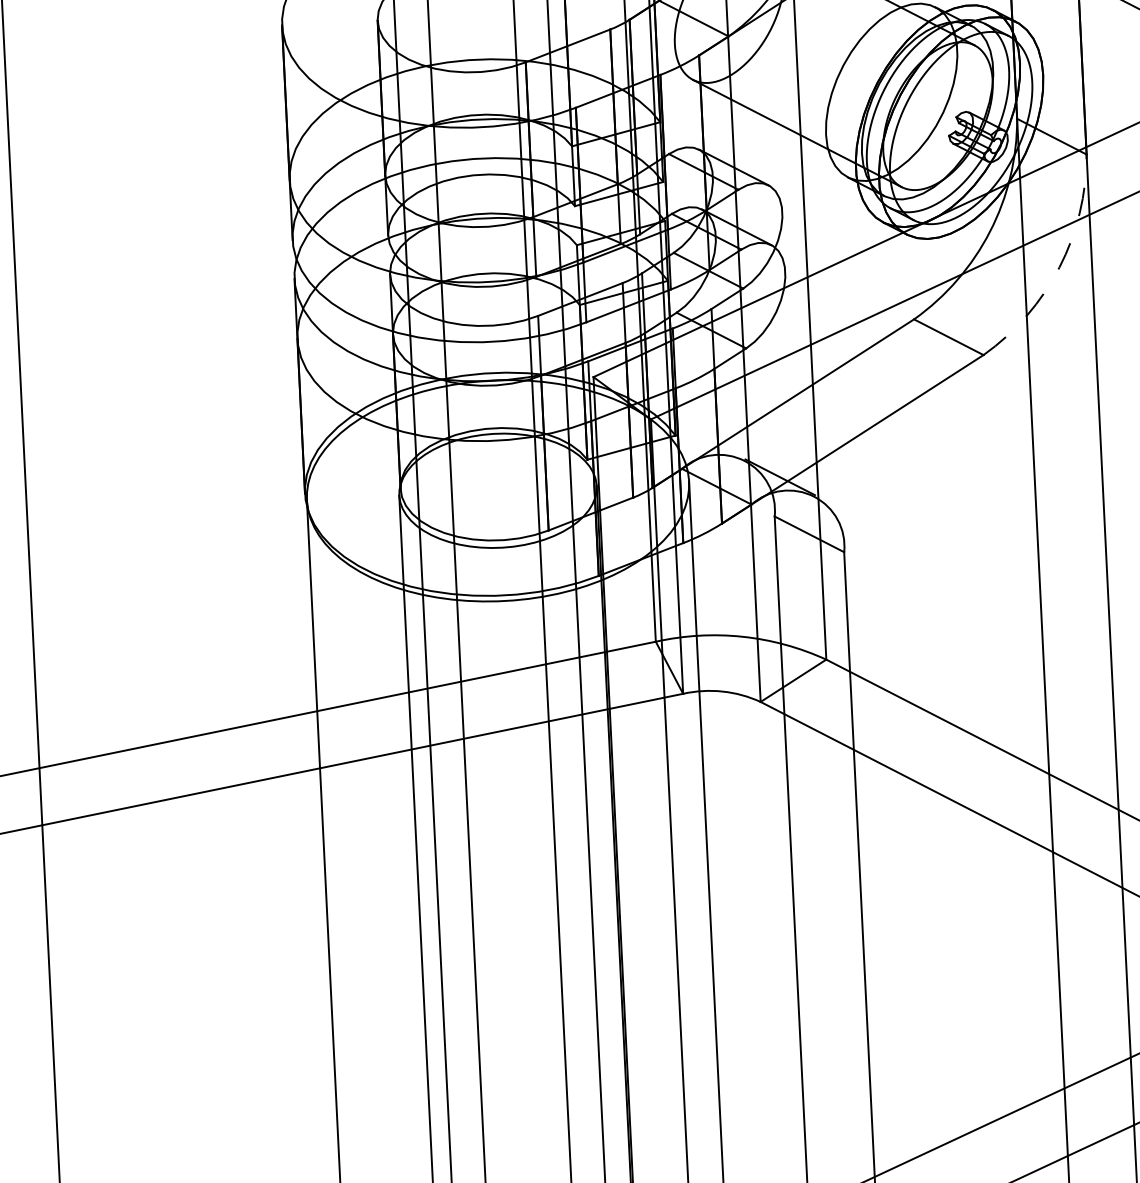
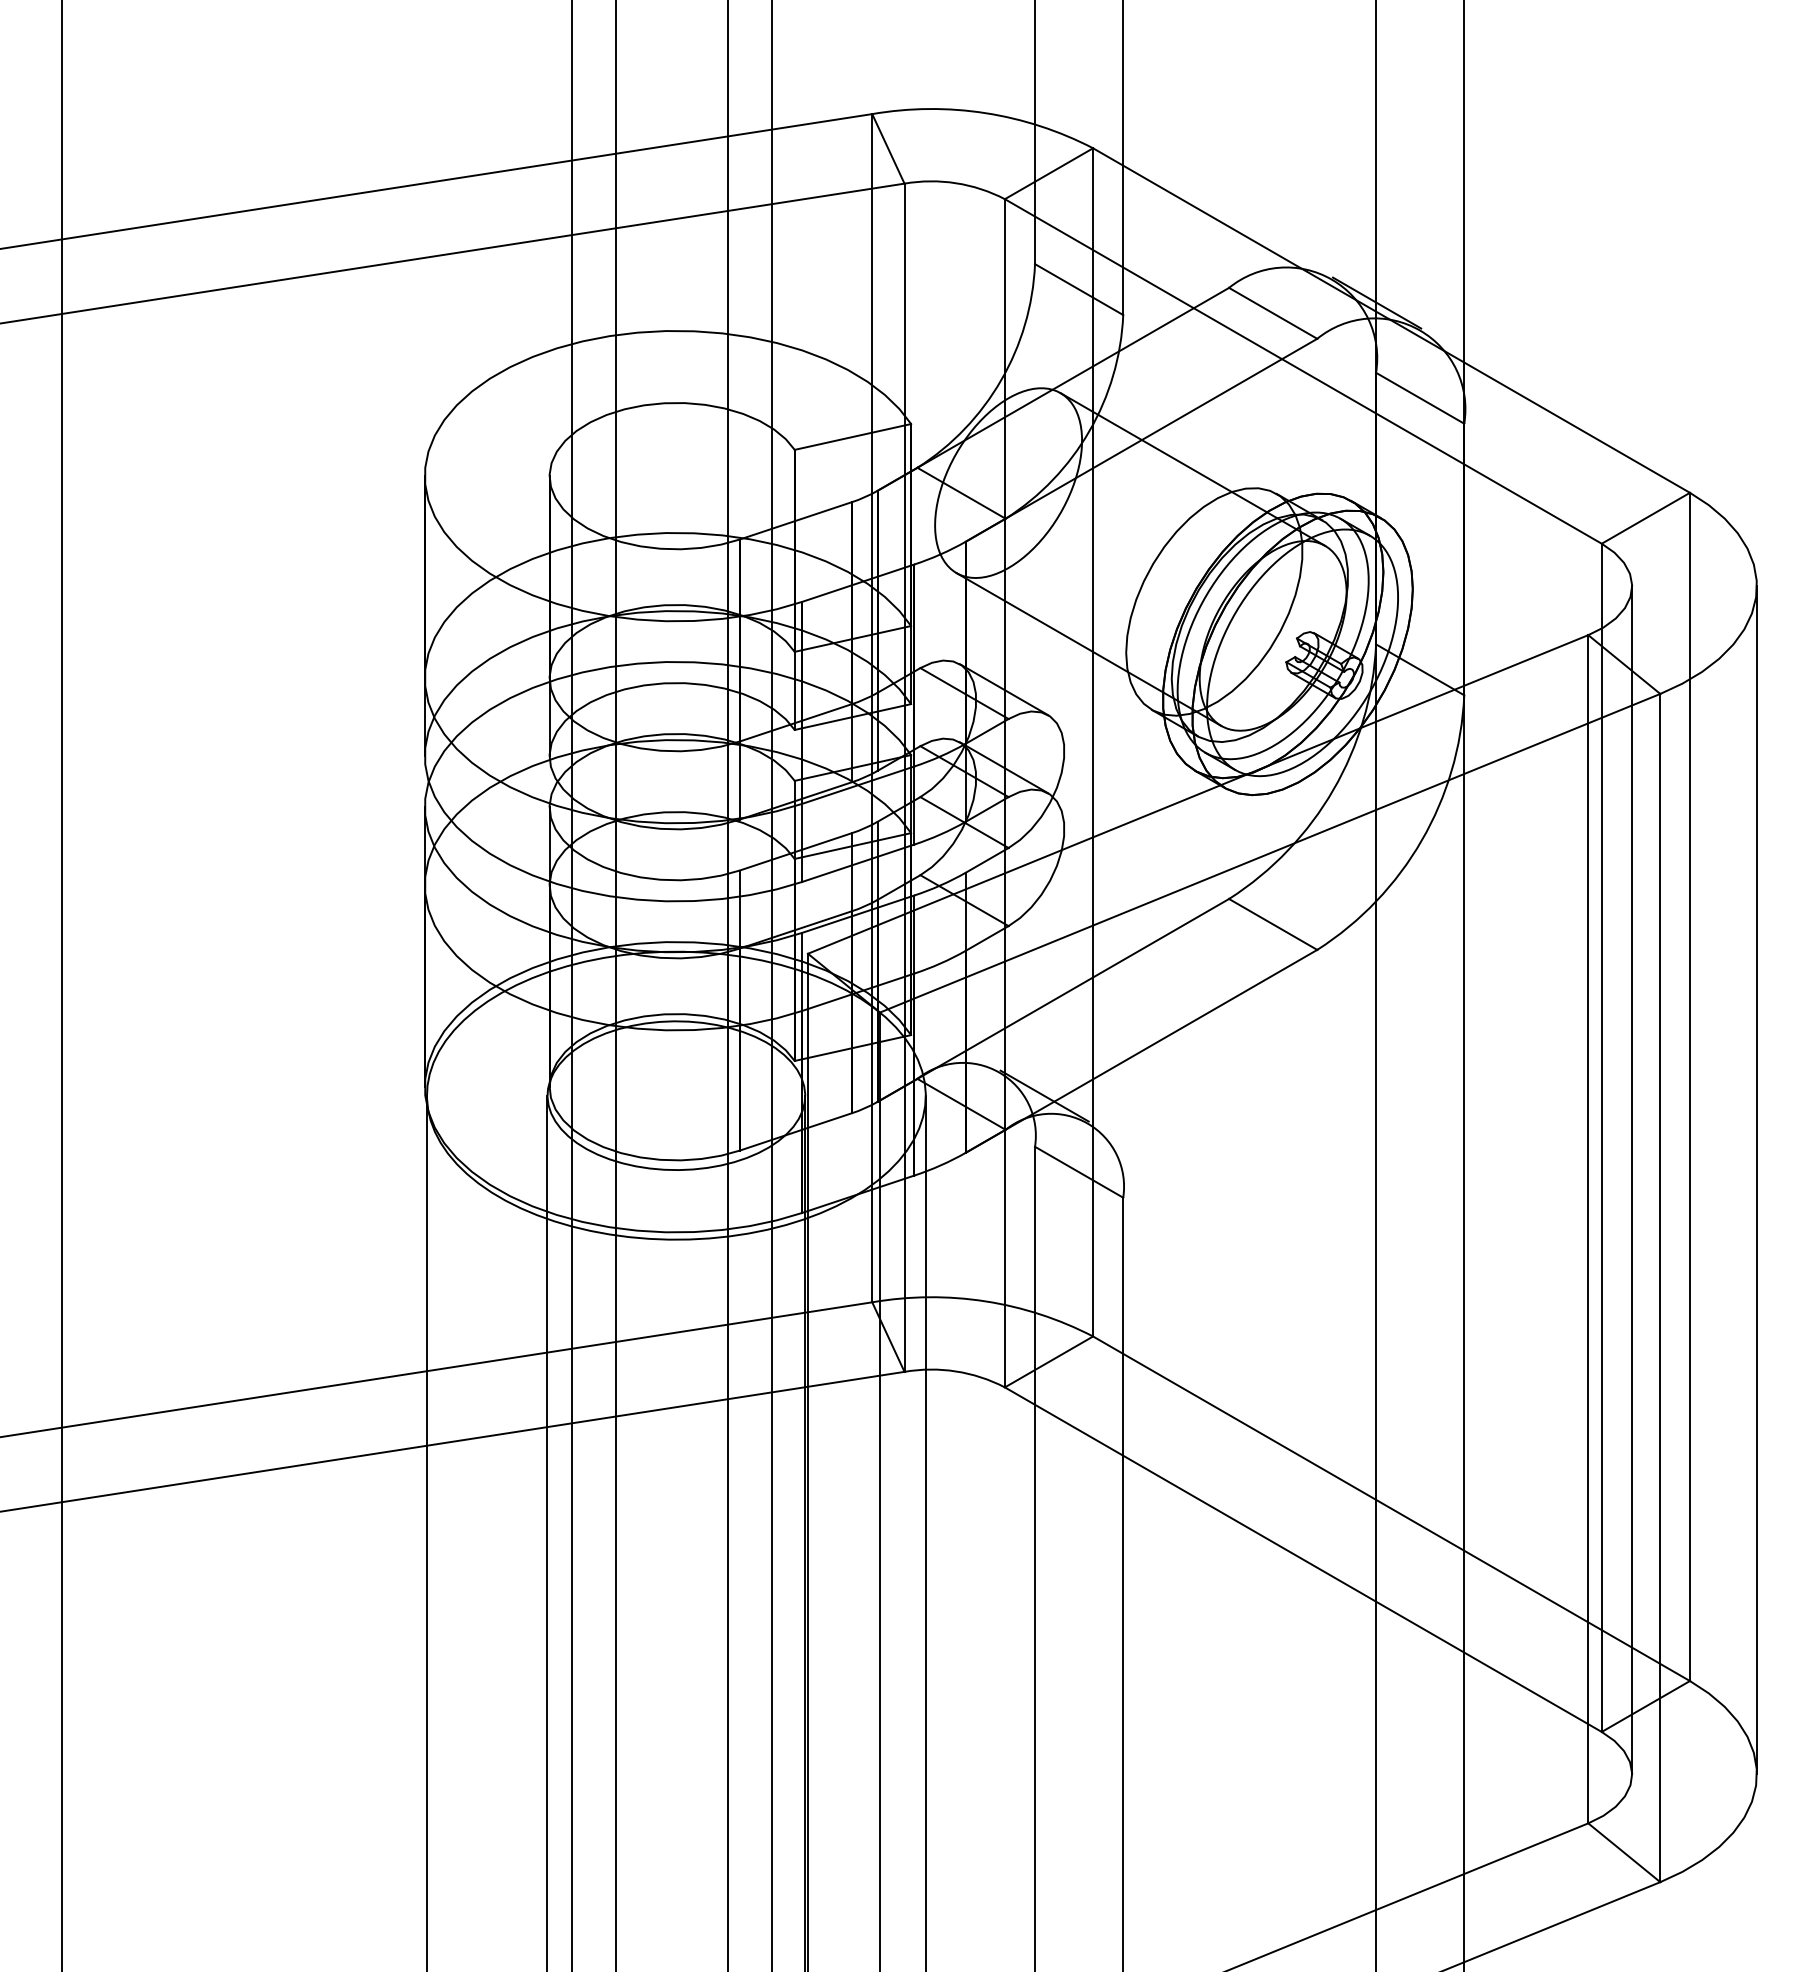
arc: (1059, 267) -> (1421, 840), dashed -> solid

